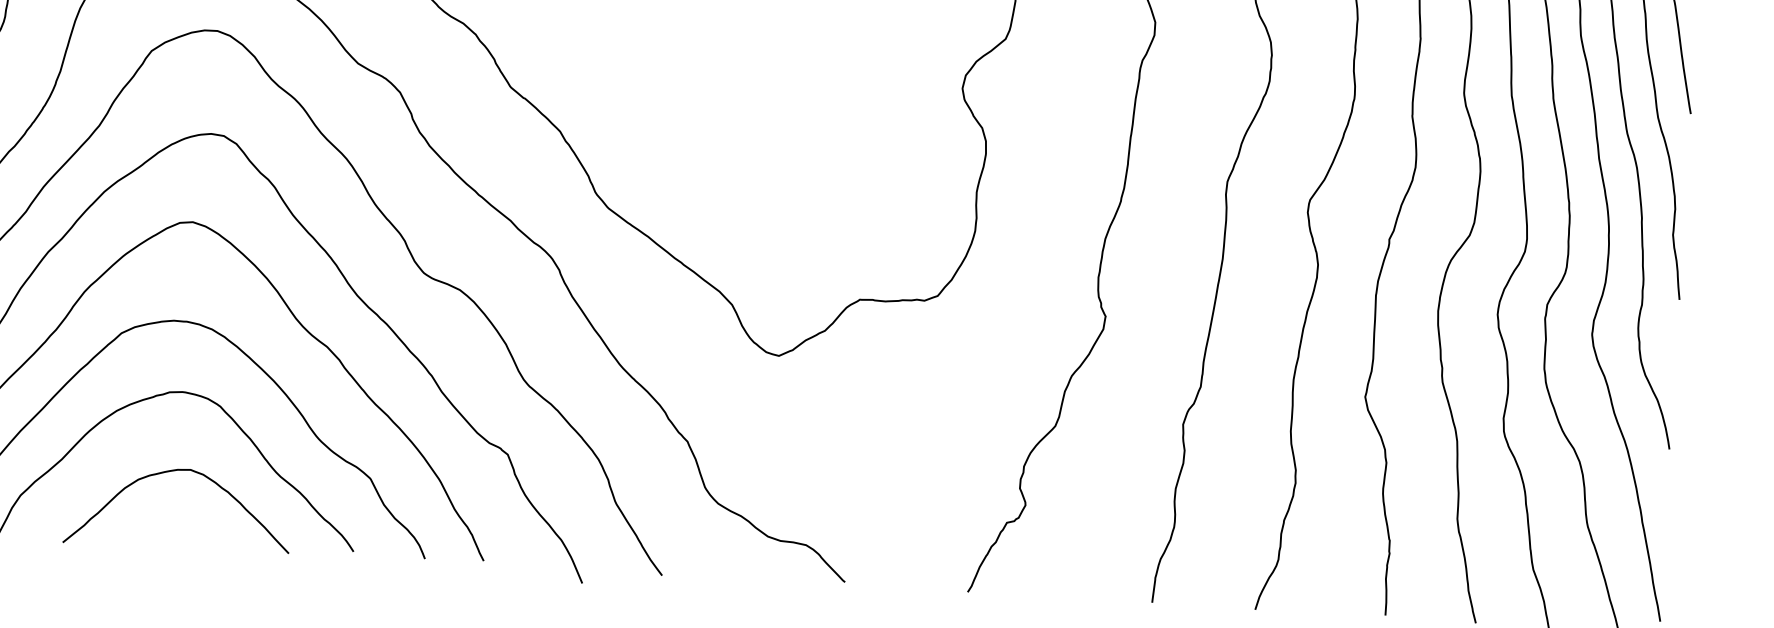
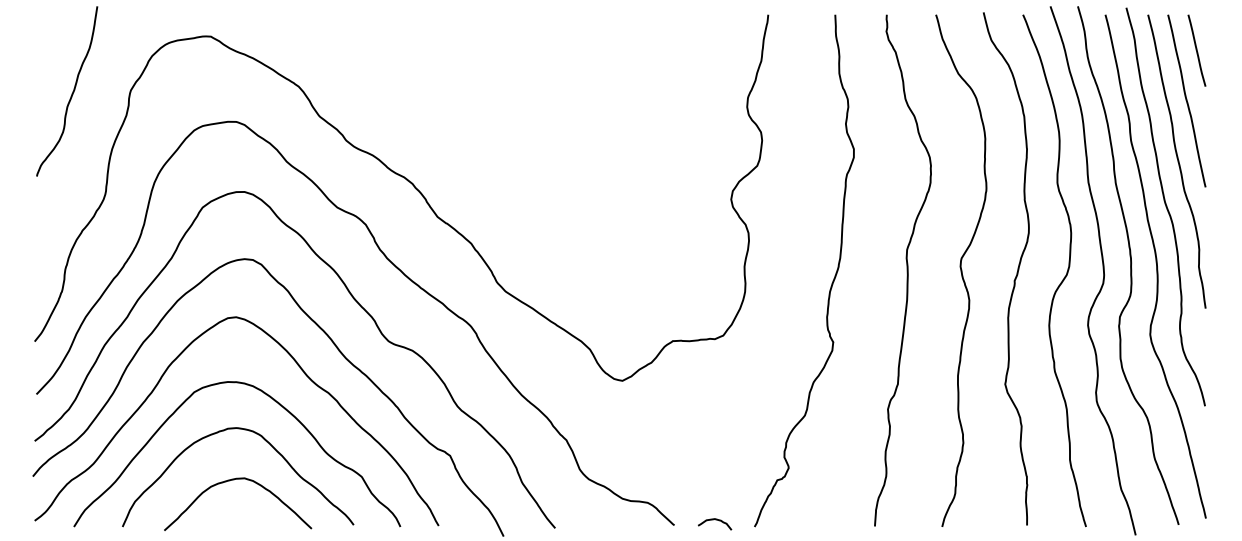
curve: (908, 578) -> (715, 520), added

